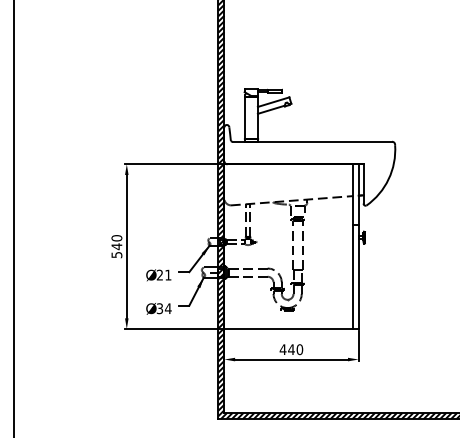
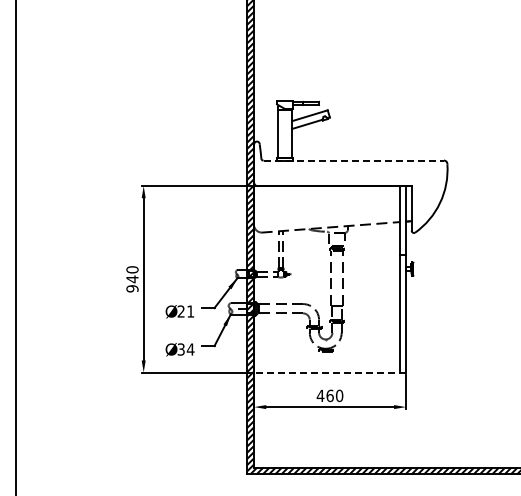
line: (313, 141) -> (354, 160), solid -> dashed
text: (116, 254) -> (132, 288), 540 -> 940
line: (291, 328) -> (330, 372), solid -> dashed
text: (290, 349) -> (329, 395), 440 -> 460

